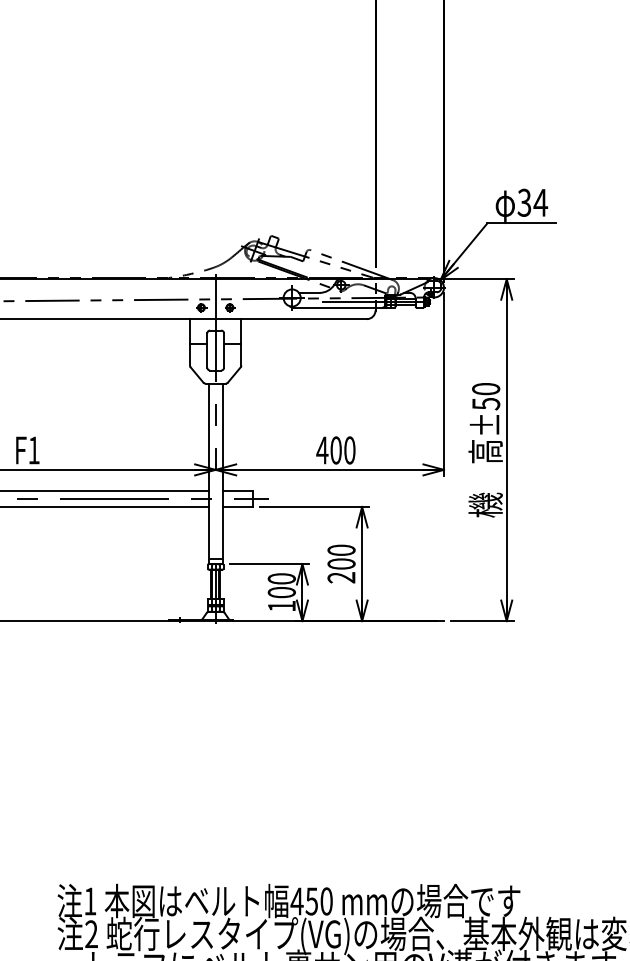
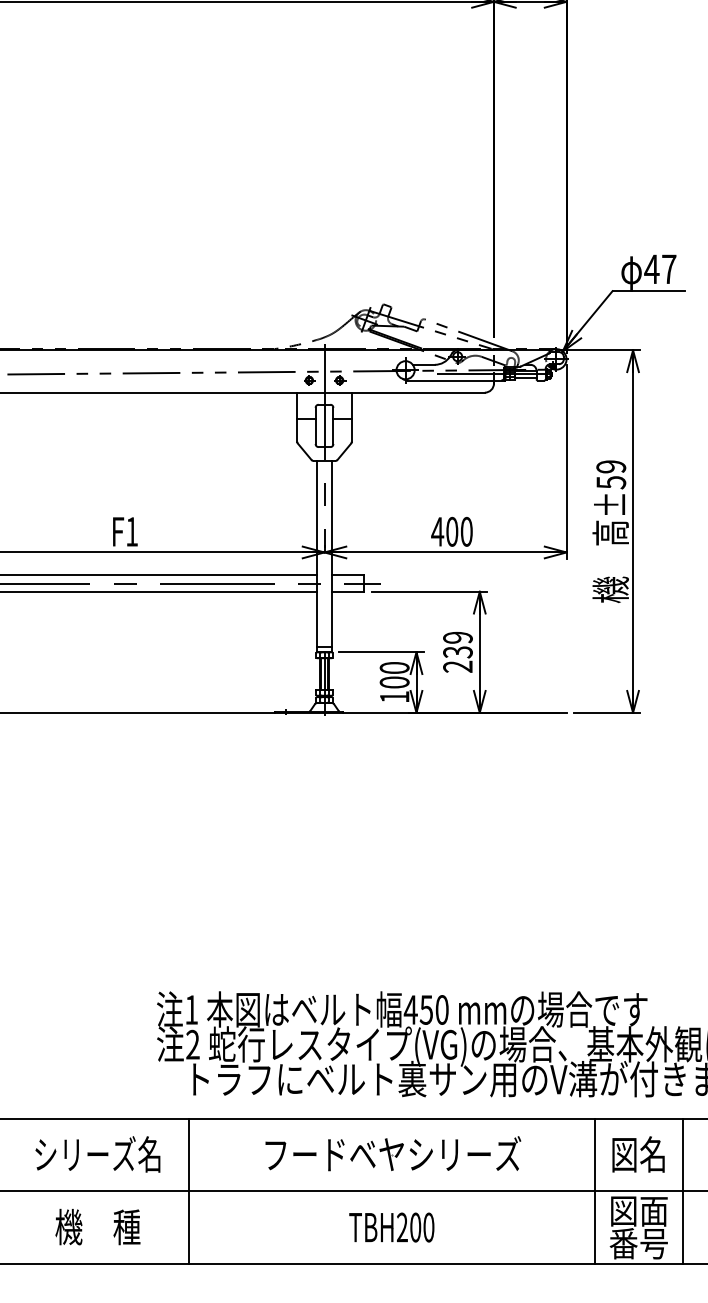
text: (532, 202) -> (660, 269), 34 -> 47
text: (486, 388) -> (611, 466), ±50 -> ±59
text: (341, 556) -> (457, 644), 200 -> 239

